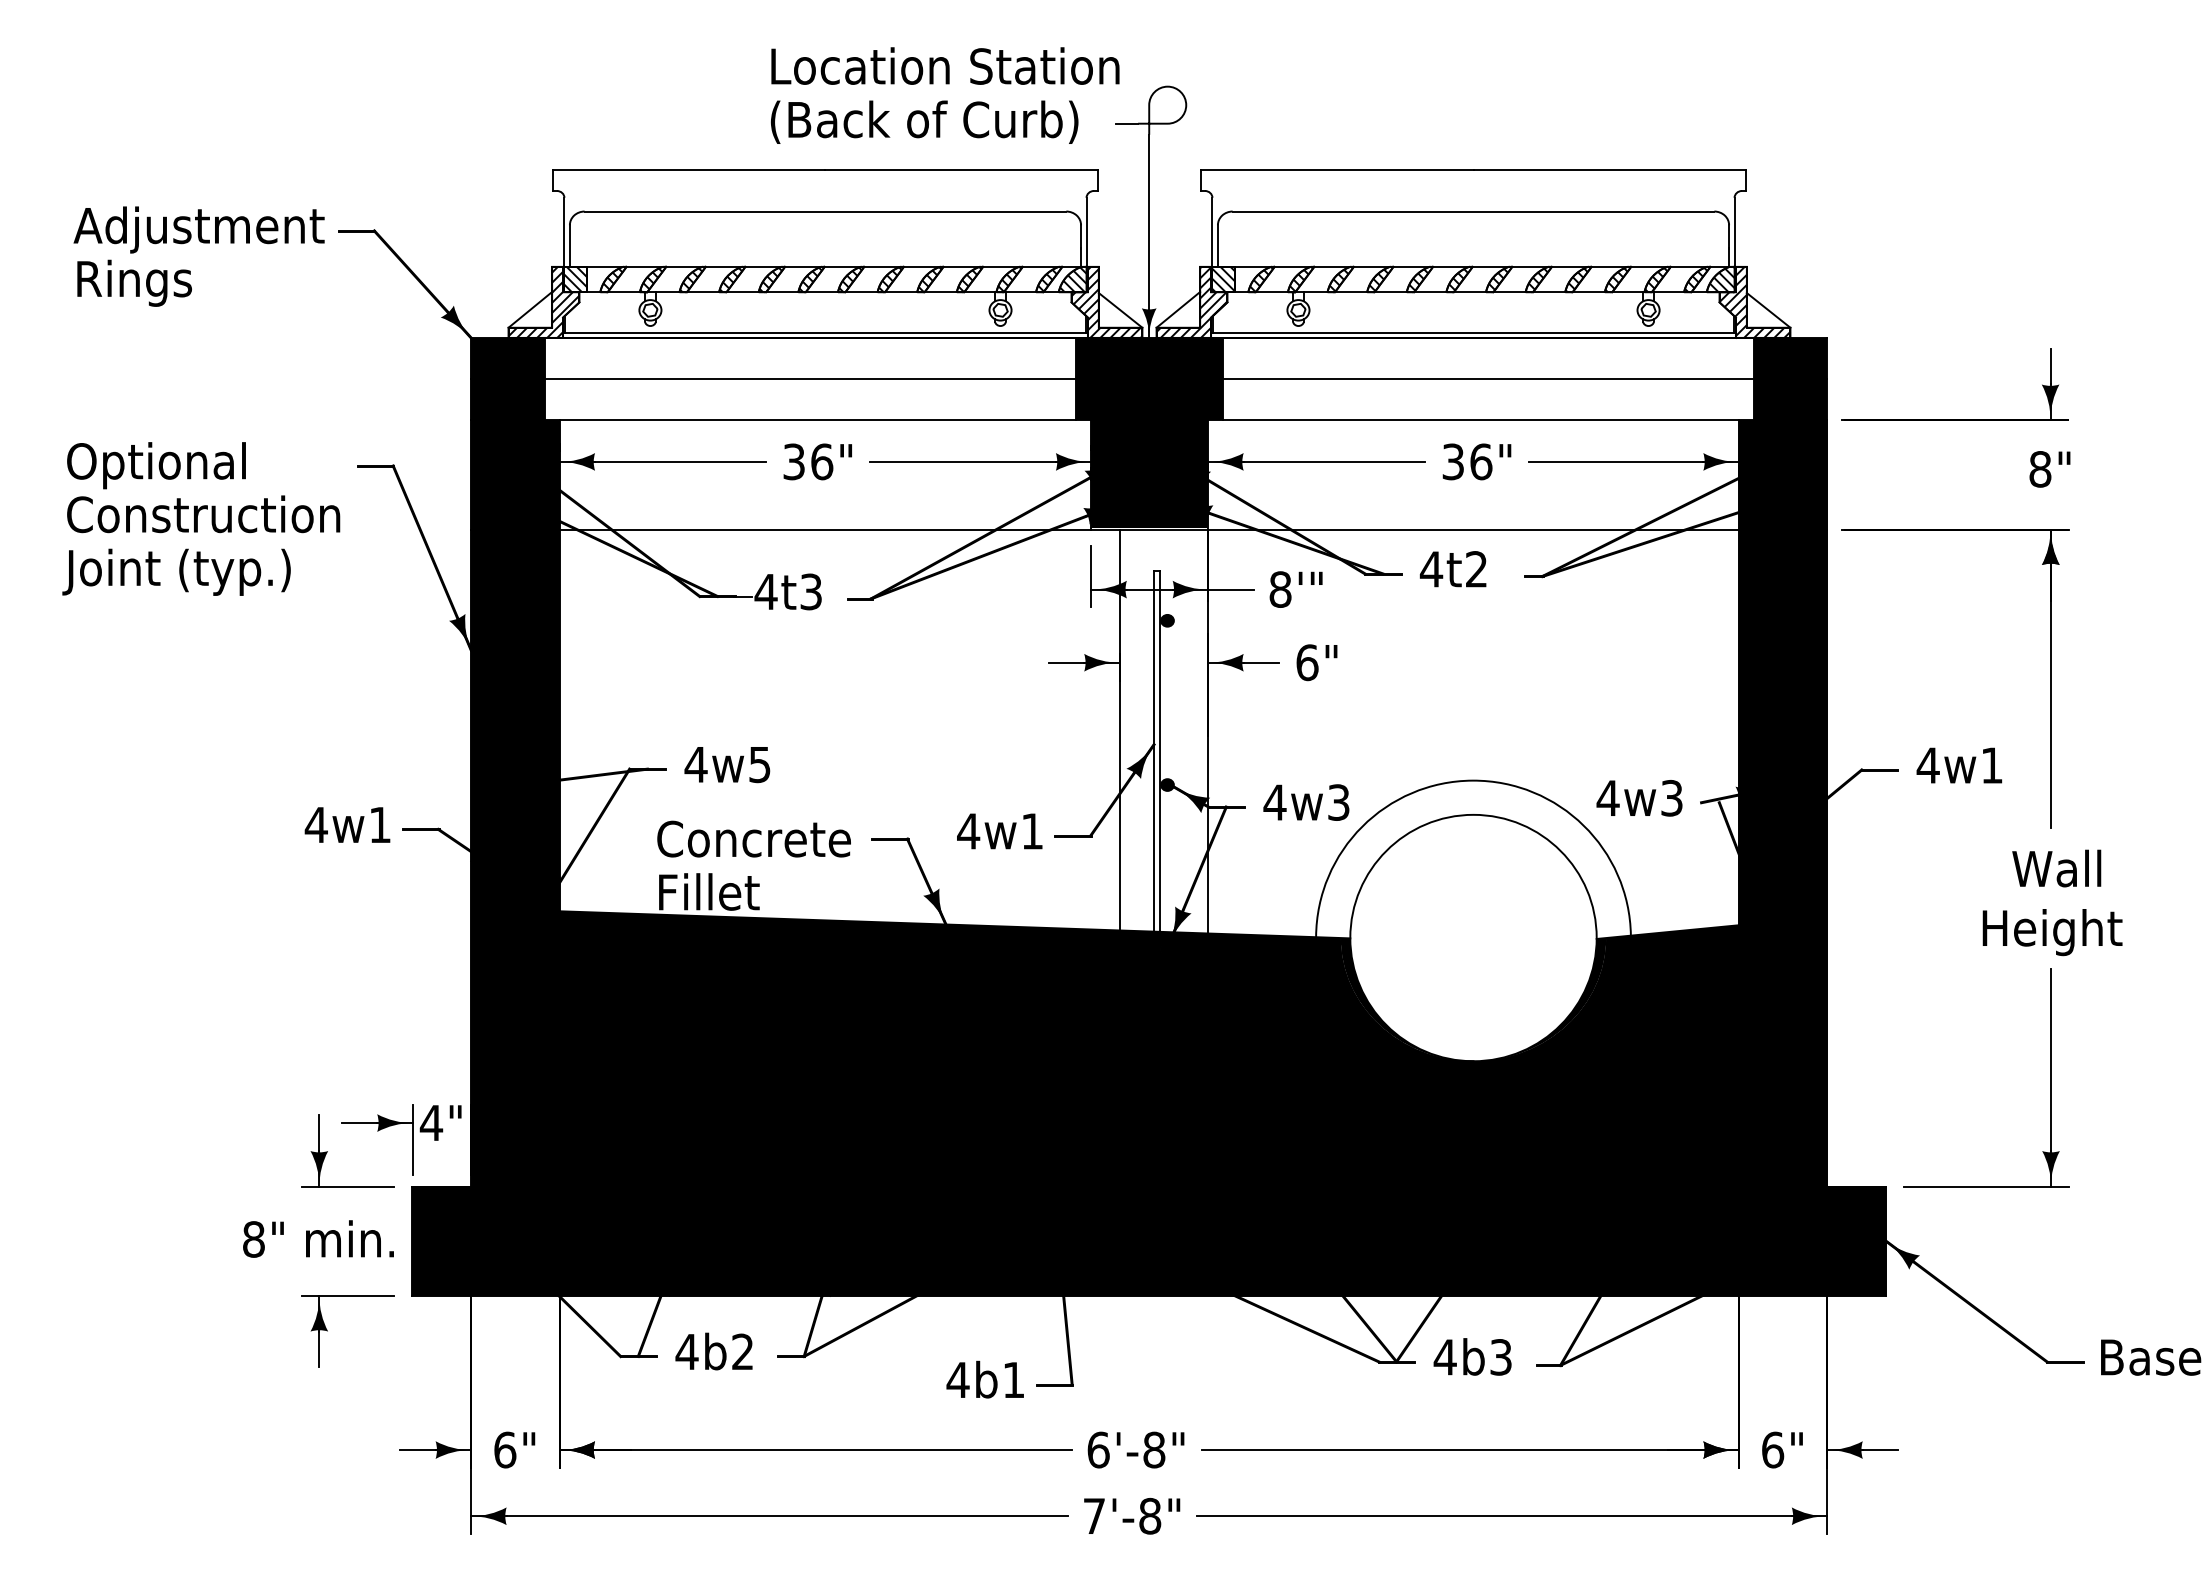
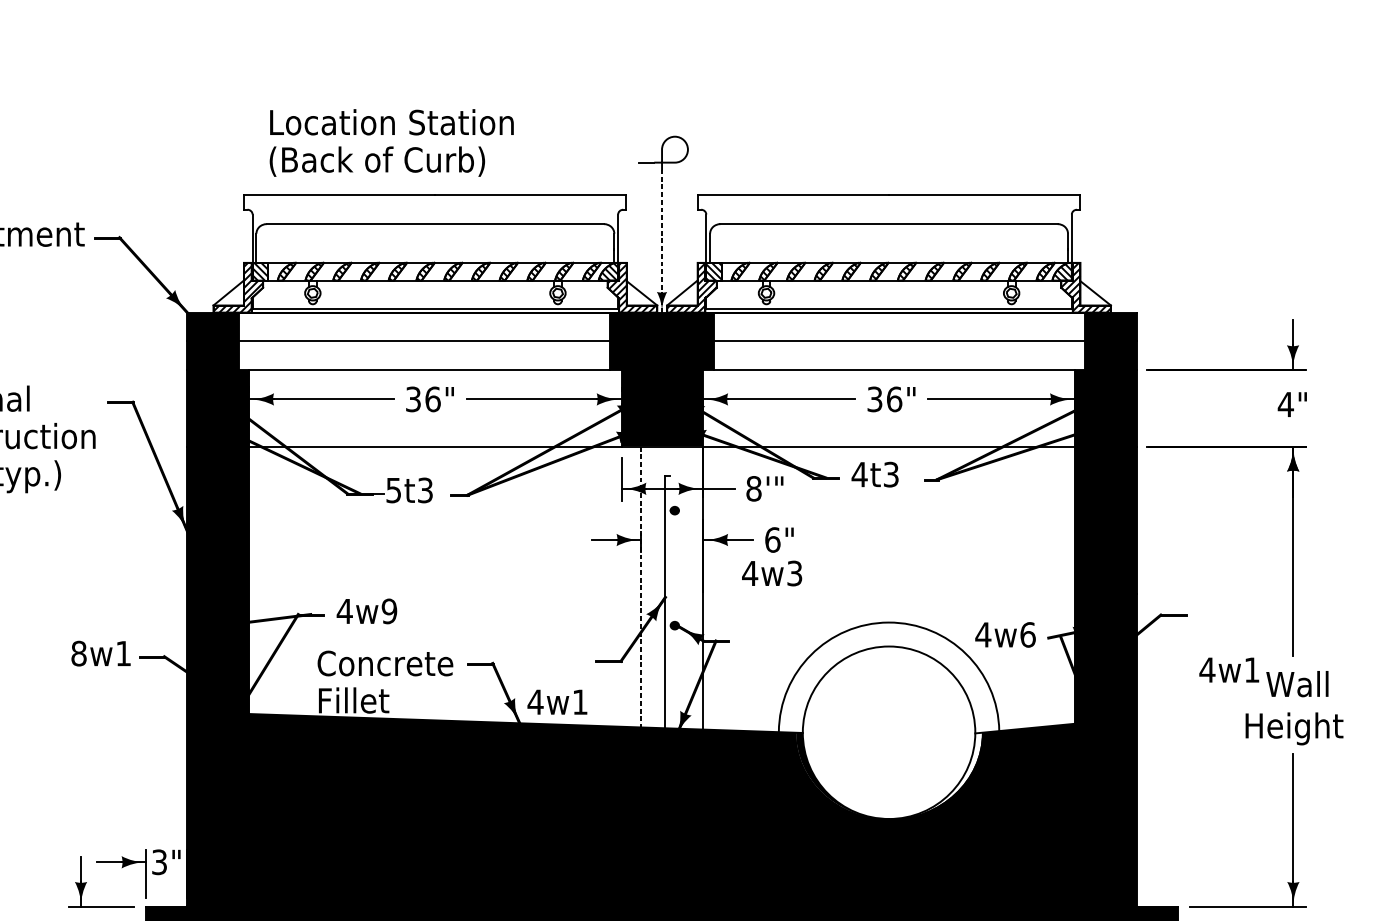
text: (944, 95) -> (391, 142), moved
line: (1149, 236) -> (662, 241), solid -> dashed
text: (2039, 469) -> (1285, 404), 8" -> 4"
text: (1476, 569) -> (891, 474), 4t2 -> 4t3
text: (765, 592) -> (393, 490), 4t3 -> 5t3
line: (1119, 735) -> (641, 590), solid -> dashed
line: (1160, 756) -> (669, 605), removed
text: (759, 764) -> (389, 611), 4w5 -> 4w9
text: (1959, 765) -> (1229, 670), moved
text: (1672, 797) -> (1028, 634), 4w3 -> 4w6
text: (1306, 802) -> (772, 573), moved
text: (315, 824) -> (78, 653), 4w1 -> 8w1
text: (999, 831) -> (557, 702), moved
fill: (1539, 999) -> (935, 775), removed
text: (431, 1122) -> (159, 861), 4" -> 3"

